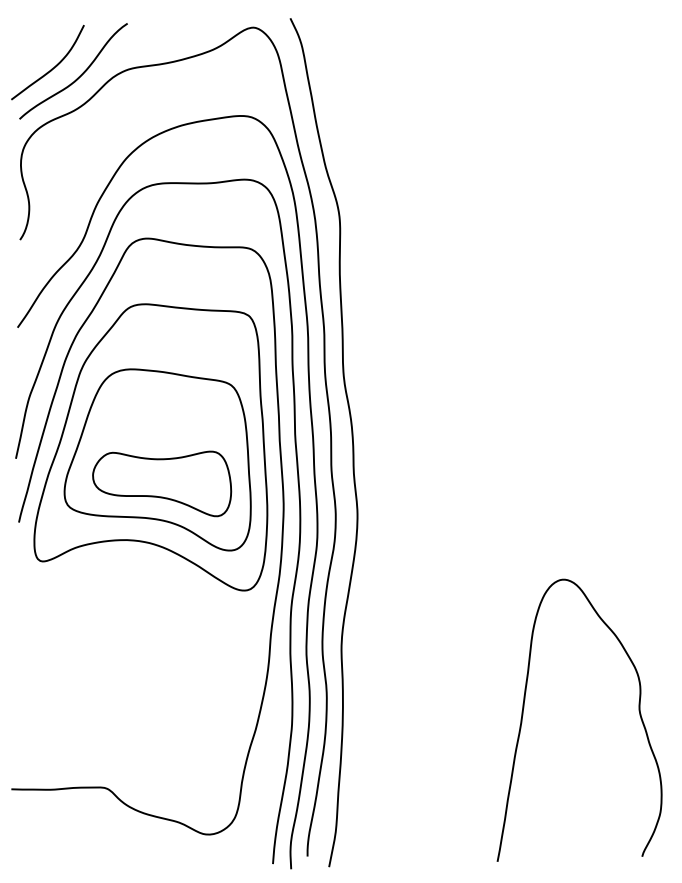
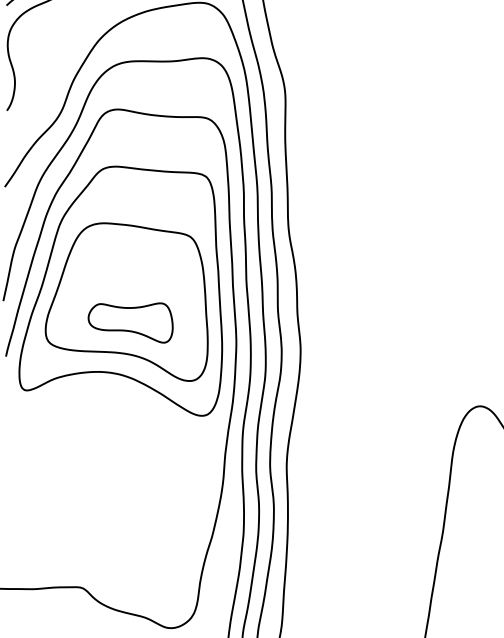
part: (162, 483) -> (130, 322), size x0.7

